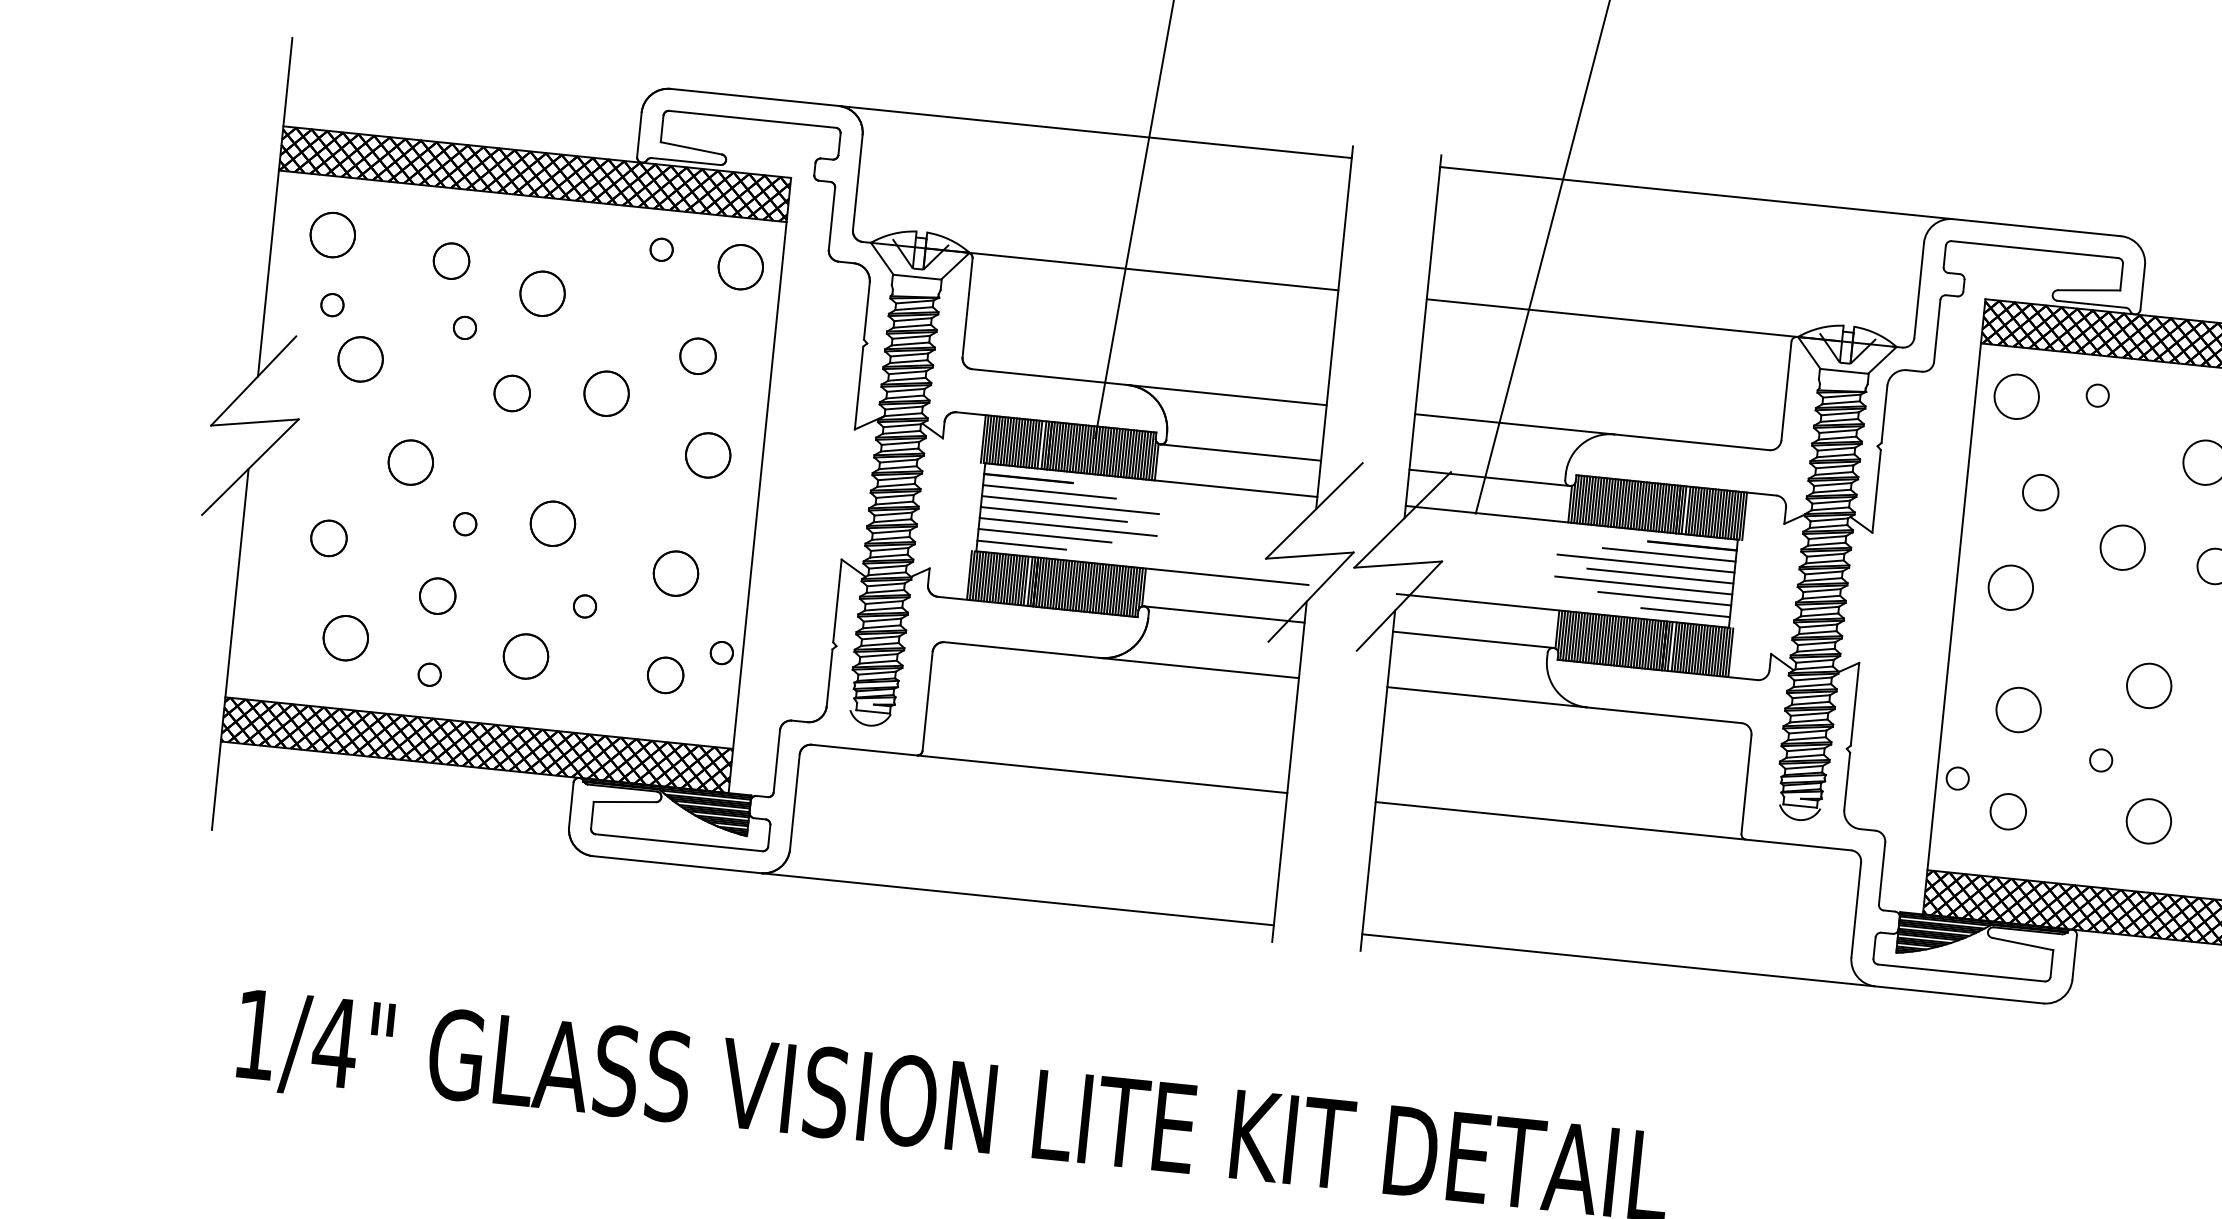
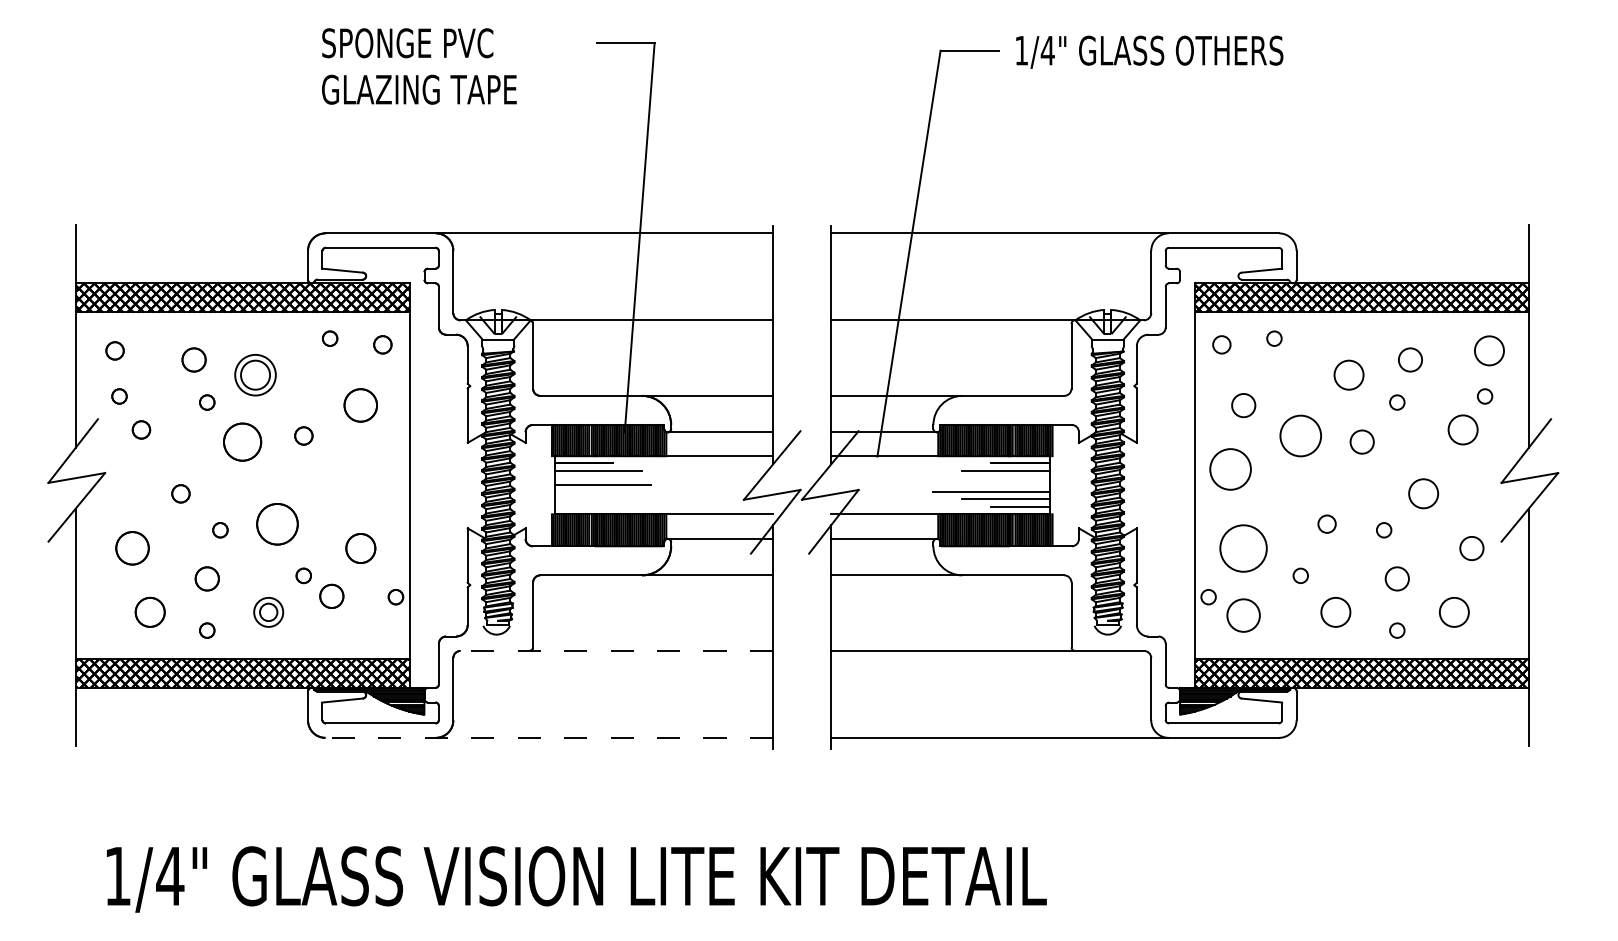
circle: (331, 234) -> (114, 350), size x0.6
circle: (740, 266) -> (382, 344), size x0.6
circle: (542, 292) -> (255, 374), size x1.4
circle: (697, 356) -> (360, 405), size x1.4
circle: (360, 358) -> (141, 429), size x0.6
circle: (511, 392) -> (241, 441), size x1.6
circle: (606, 392) -> (303, 435), size x0.6
circle: (2016, 396) -> (1221, 344), size x0.6
circle: (707, 455) -> (373, 469), removed
circle: (410, 462) -> (180, 493), size x0.6
line: (1069, 504) -> (612, 477), removed
circle: (553, 522) -> (277, 523), size x1.4
line: (1067, 527) -> (612, 492), removed
line: (1044, 535) -> (598, 499), removed
circle: (328, 538) -> (132, 548), size x1.4
line: (1020, 545) -> (583, 507), removed
circle: (2122, 546) -> (1300, 435), size x1.4
line: (1646, 563) -> (991, 477), removed
line: (1660, 576) -> (1001, 485), removed
circle: (2010, 587) -> (1230, 469), size x1.4
circle: (525, 655) -> (268, 611), size x0.6
circle: (665, 673) -> (331, 595), moved
circle: (2148, 684) -> (1326, 523), size x0.6
circle: (2018, 709) -> (1243, 548), size x1.6
line: (1049, 768) -> (616, 650), solid -> dashed
circle: (2008, 810) -> (1243, 614), size x1.4
line: (933, 890) -> (549, 737), solid -> dashed

